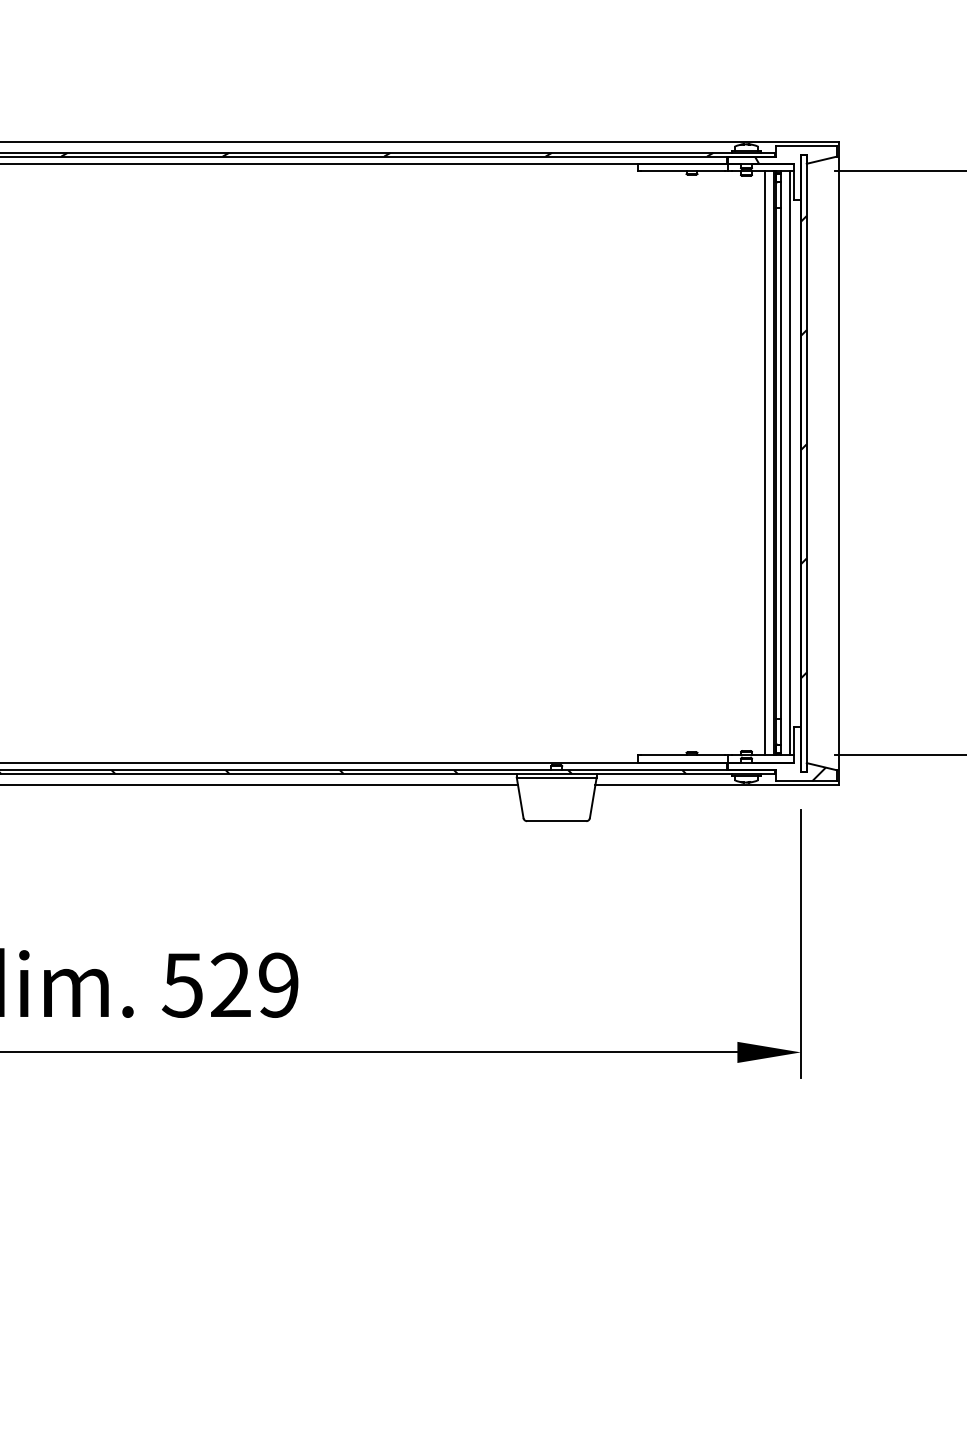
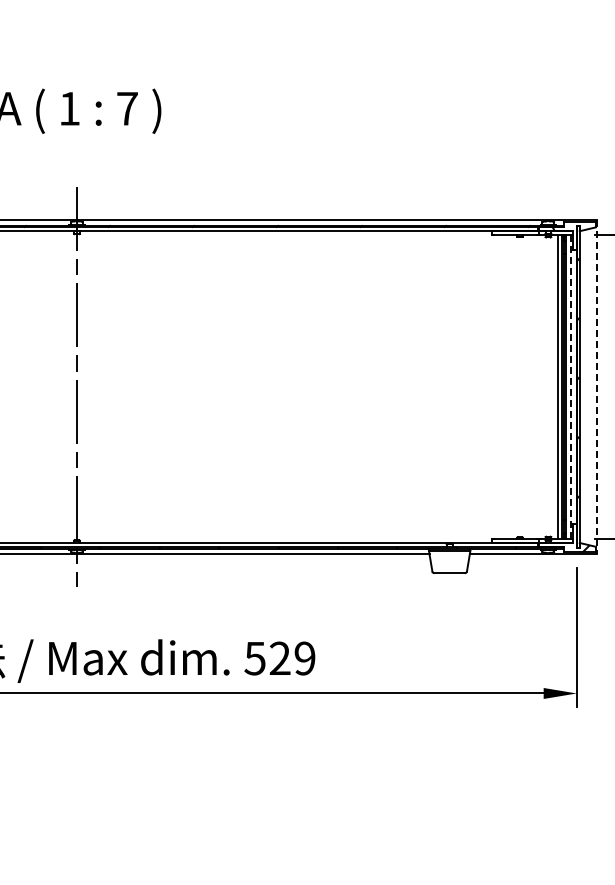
line: (790, 464) -> (571, 387), solid -> dashed
line: (838, 464) -> (596, 387), solid -> dashed

